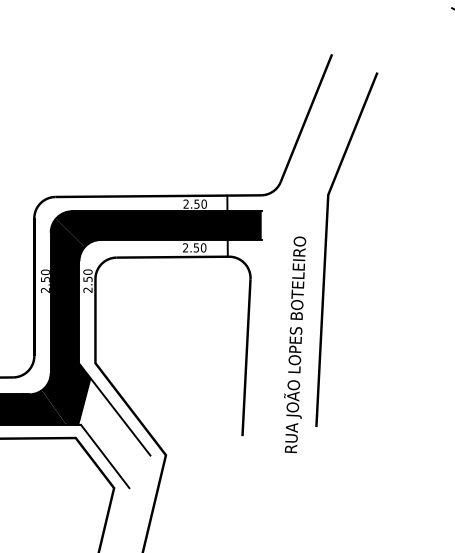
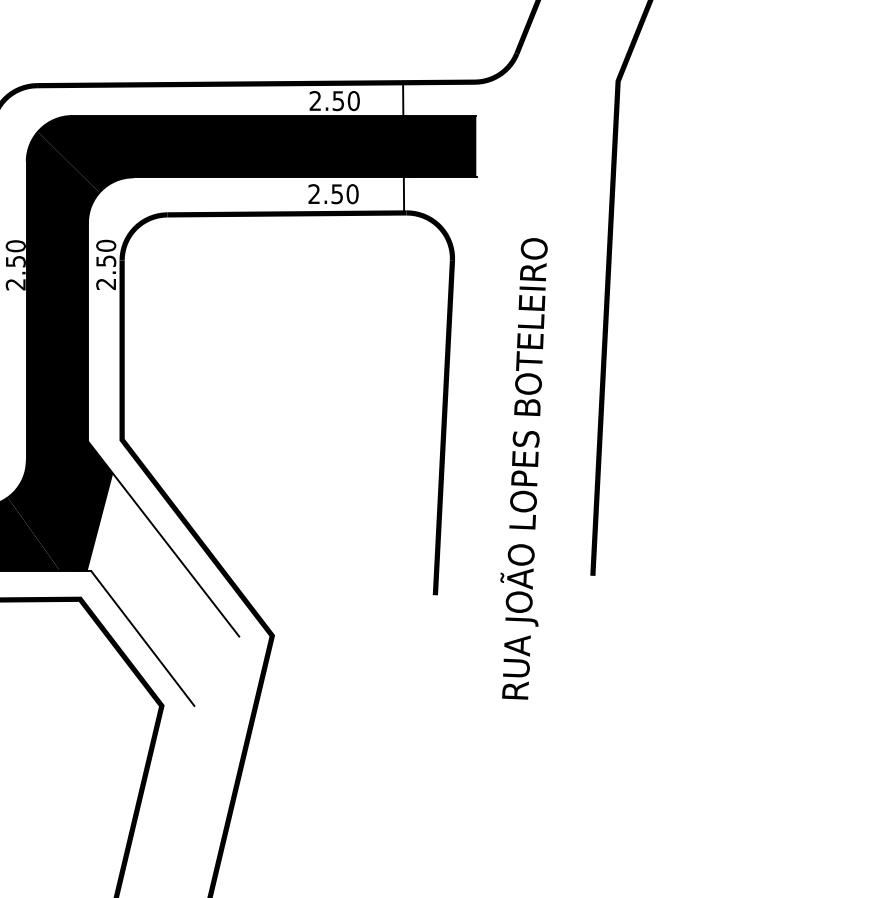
text: (295, 344) -> (524, 468), moved

